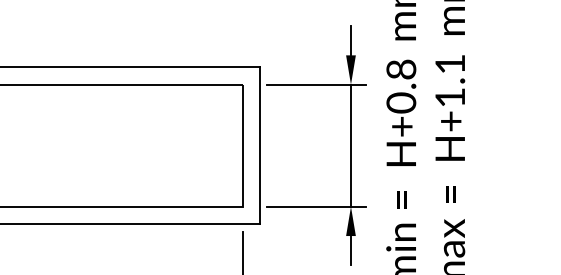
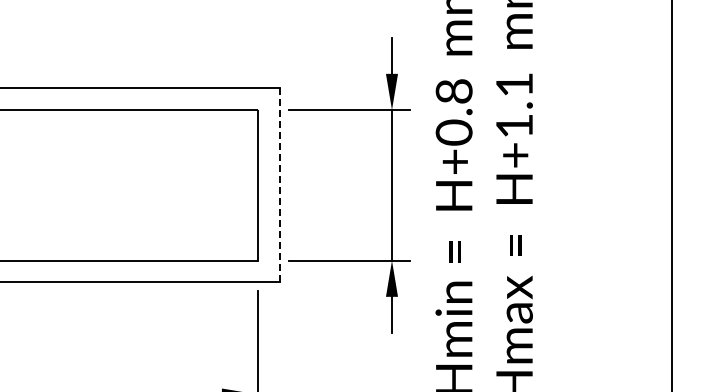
line: (259, 145) -> (279, 184), solid -> dashed

